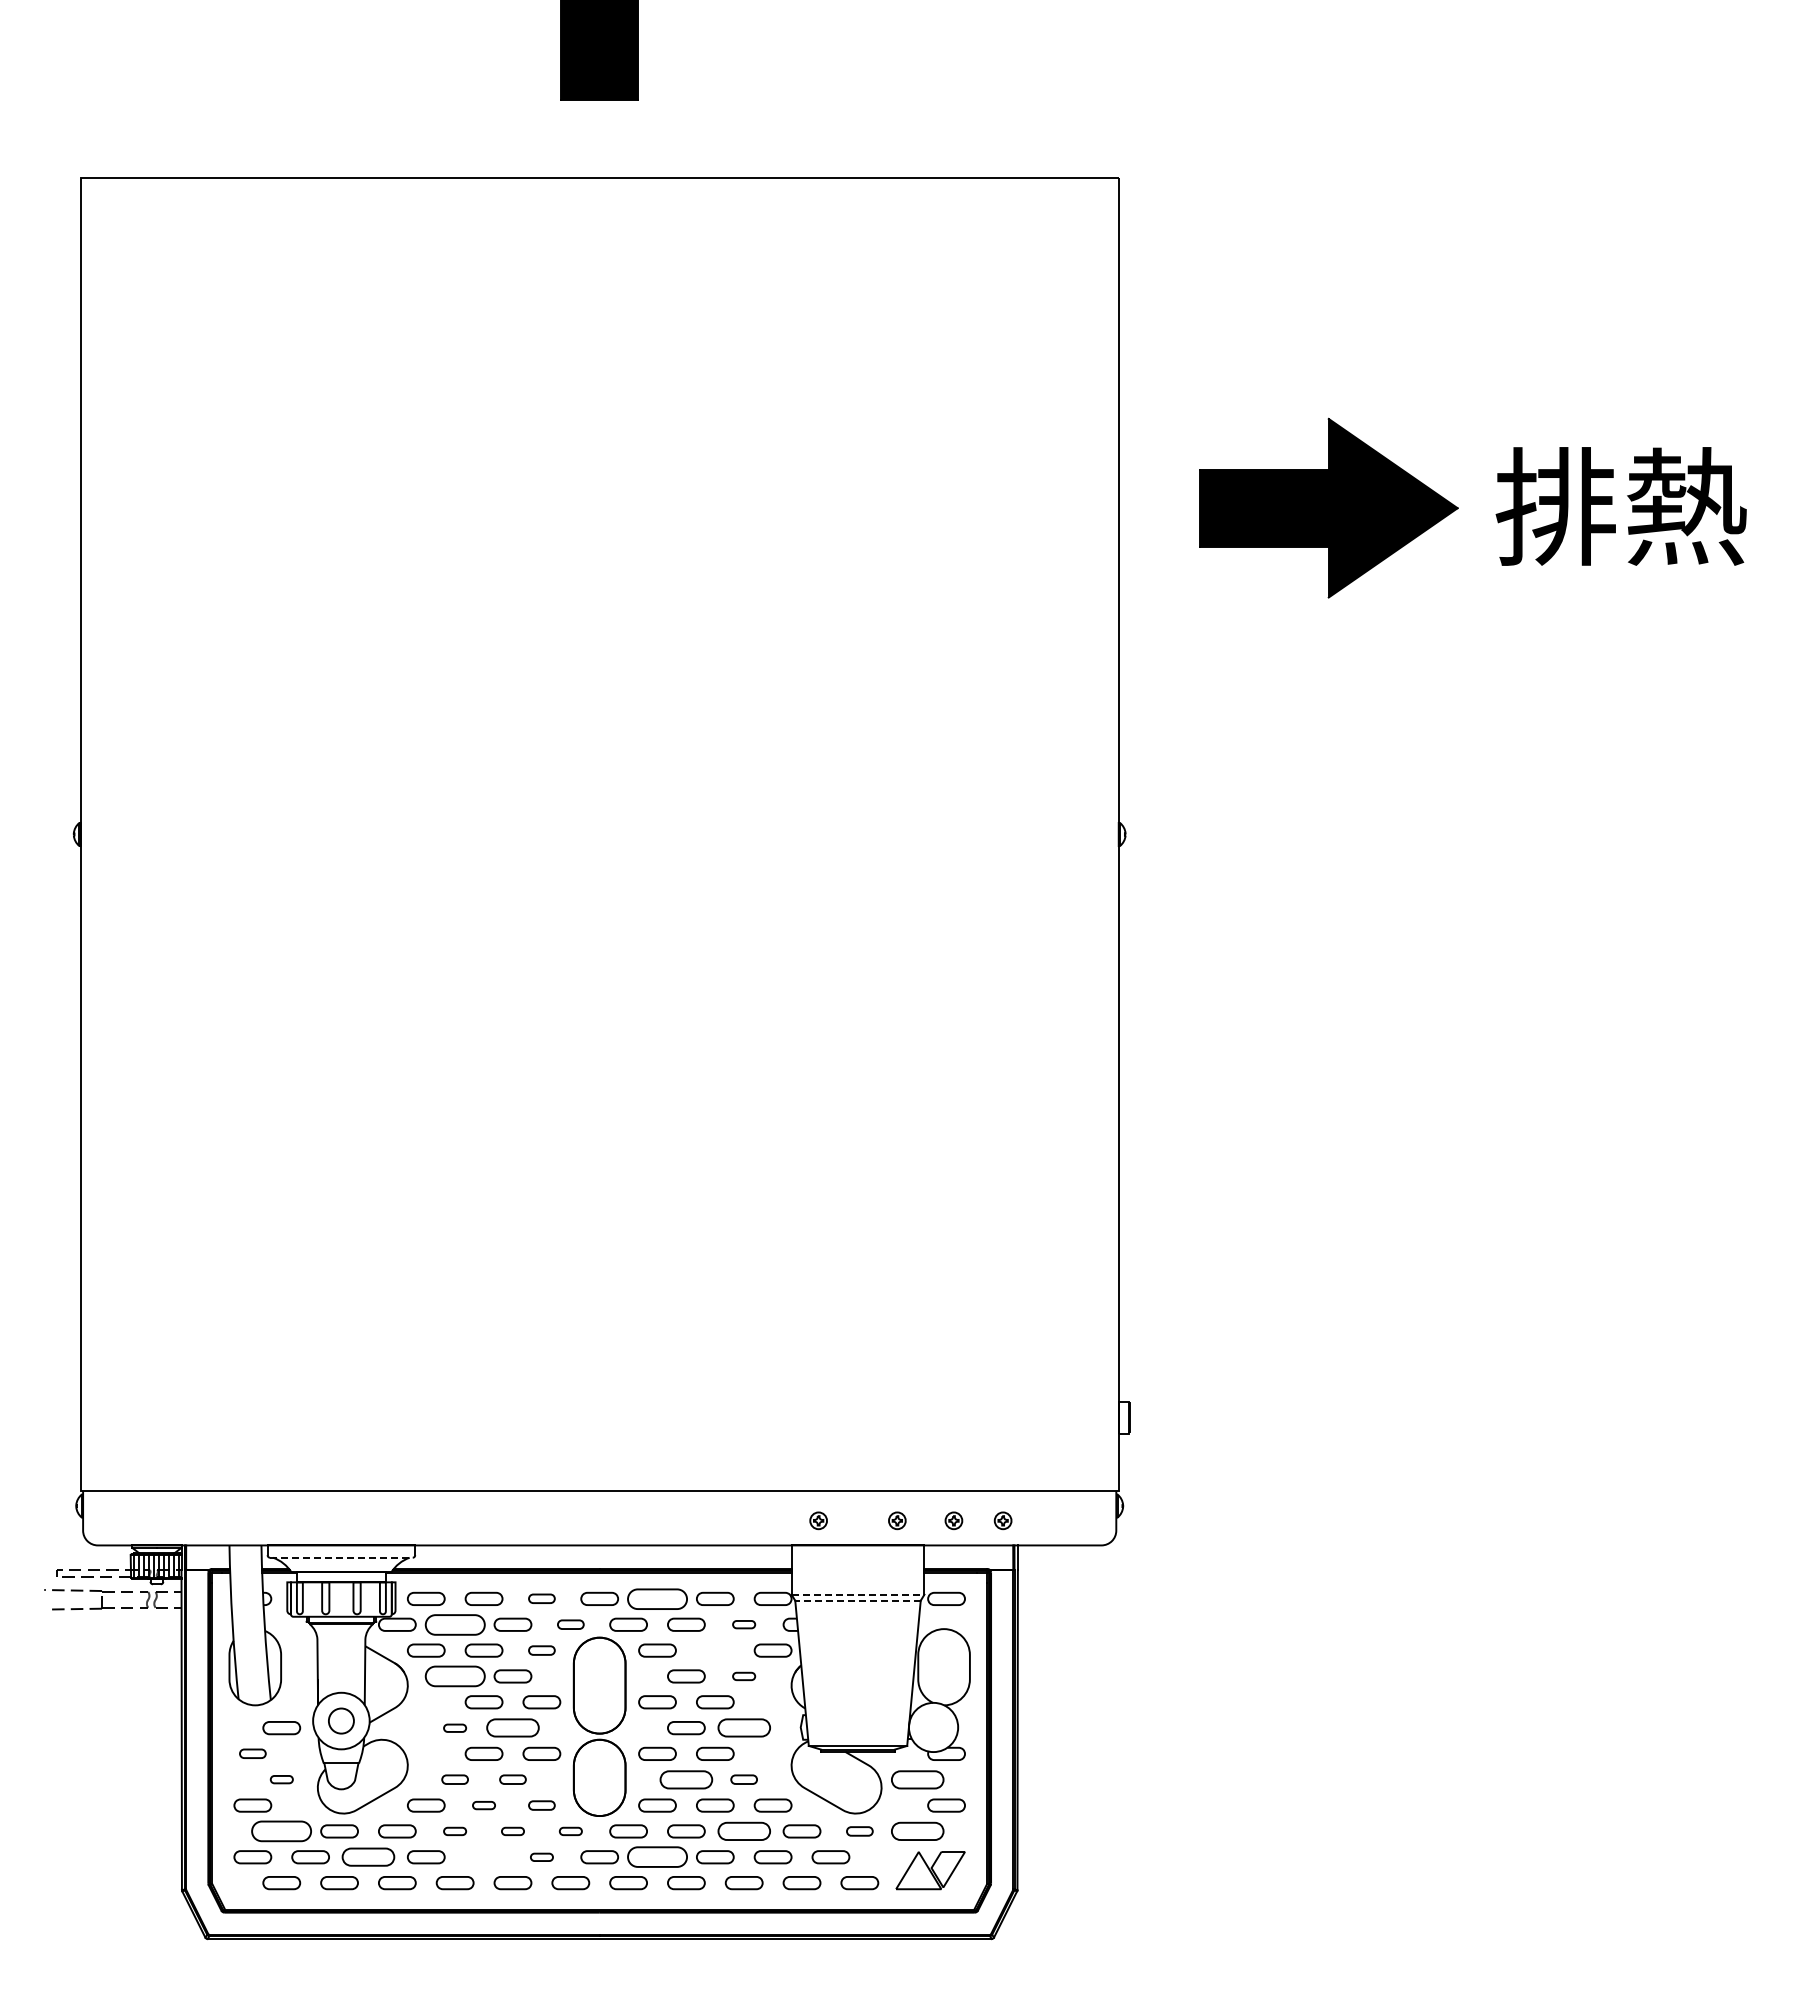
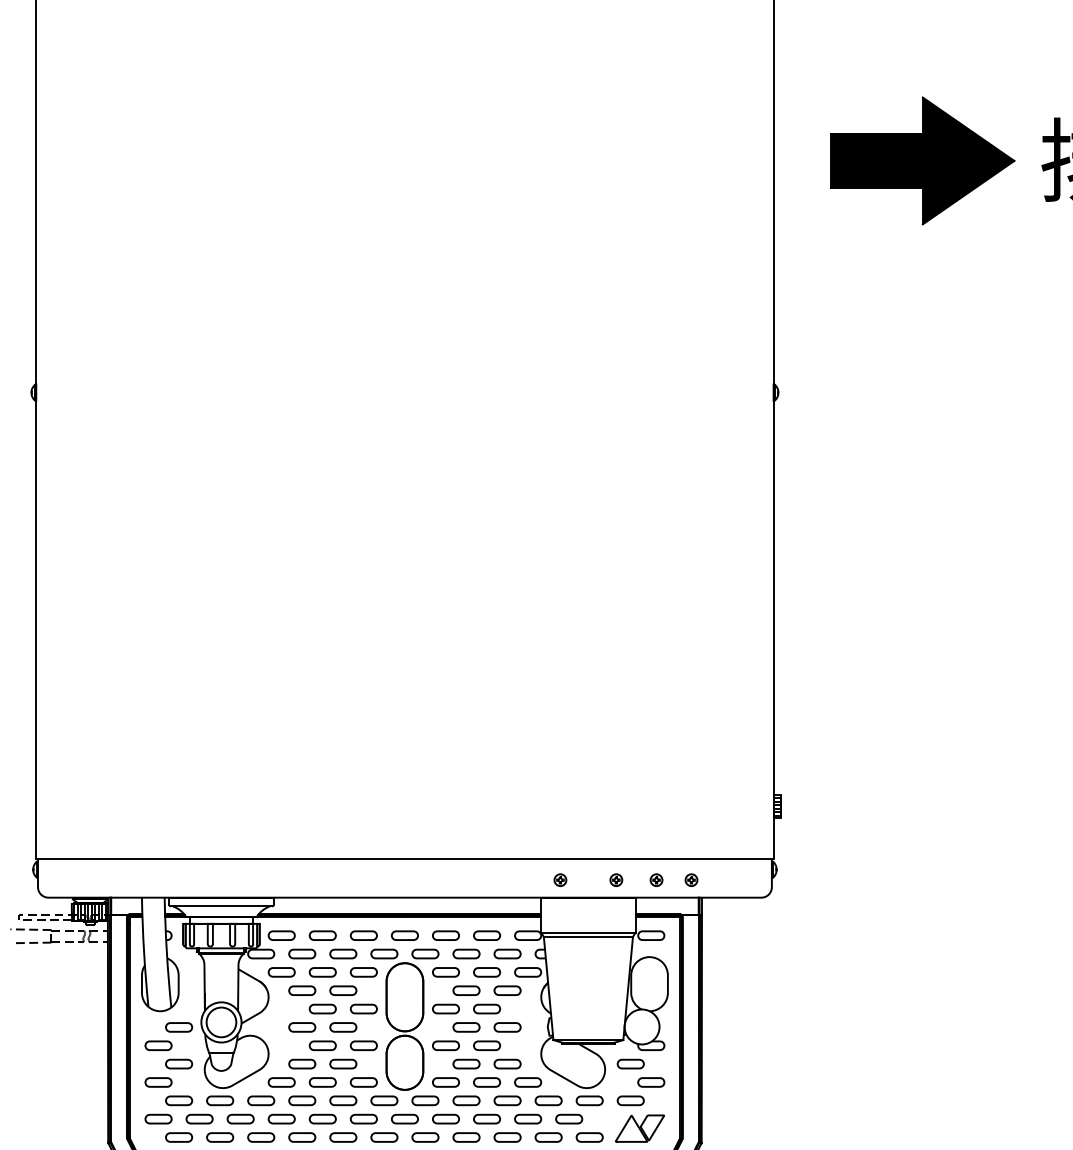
hatch: (1123, 1417) -> (776, 806), added
line: (341, 1557) -> (221, 906), dashed -> solid
line: (858, 1594) -> (588, 932), dashed -> solid
part: (541, 1598) -> (363, 935), size x1.43
part: (657, 1598) -> (445, 935), size x0.62
line: (858, 1600) -> (588, 936), dashed -> solid
part: (454, 1624) -> (301, 953), size x0.62
part: (570, 1624) -> (384, 953), size x1.43
part: (743, 1624) -> (507, 953), size x1.67
part: (541, 1650) -> (363, 972), size x1.43
part: (715, 1650) -> (487, 972), added
part: (454, 1676) -> (301, 990), size x0.62
part: (743, 1676) -> (507, 990), size x1.67
circle: (341, 1720) -> (221, 1022), size x1.67
part: (454, 1728) -> (301, 1027), size x1.67
part: (512, 1728) -> (343, 1027), size x0.71
part: (743, 1728) -> (507, 1027), size x0.71
part: (252, 1753) -> (158, 1045), size x1.43
part: (281, 1779) -> (178, 1063), size x1.67
part: (454, 1779) -> (301, 1063), size x1.43
part: (512, 1779) -> (343, 1063), size x1.43
part: (686, 1779) -> (466, 1063), size x0.71
part: (743, 1779) -> (507, 1063), size x1.43
part: (917, 1779) -> (630, 1063), size x0.71
part: (483, 1805) -> (322, 1082), size x1.67
part: (541, 1805) -> (363, 1082), size x1.43
part: (281, 1831) -> (178, 1100), size x0.62
part: (454, 1831) -> (301, 1100), size x1.67
part: (512, 1831) -> (343, 1100), size x1.67
part: (570, 1831) -> (384, 1100), size x1.67
part: (743, 1831) -> (507, 1100), size x0.71
part: (859, 1831) -> (589, 1100), size x1.43
part: (917, 1831) -> (630, 1100), size x0.71
part: (368, 1857) -> (240, 1119), size x0.71
part: (483, 1857) -> (322, 1119), added
part: (541, 1857) -> (363, 1119), size x1.67
part: (657, 1857) -> (445, 1119), size x0.62

